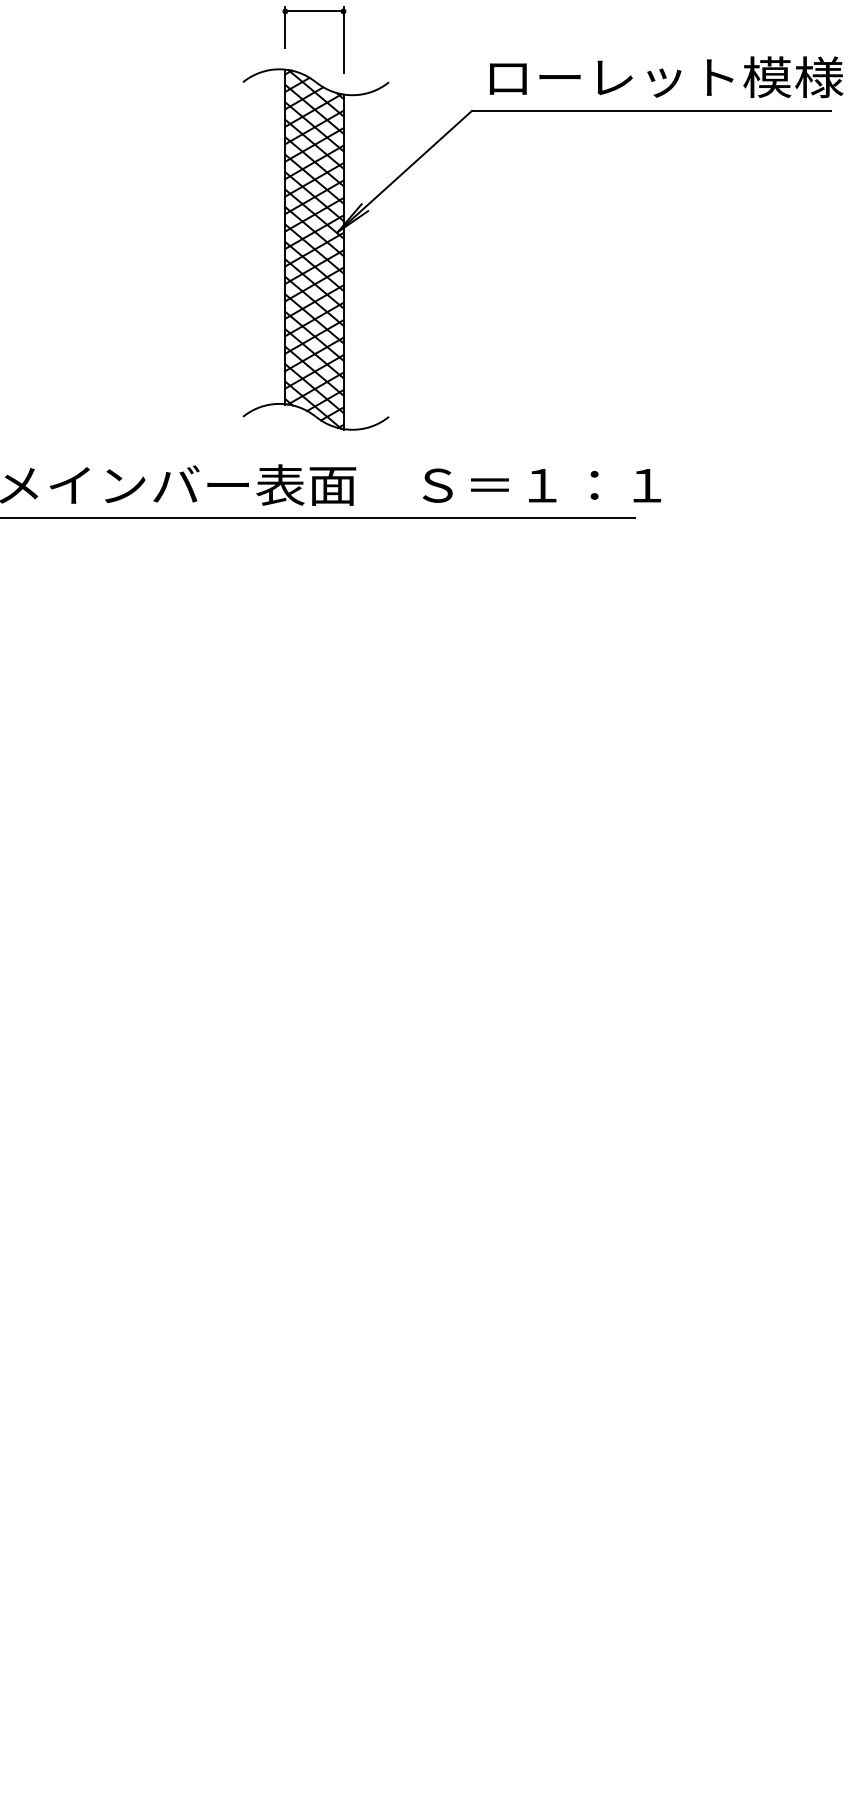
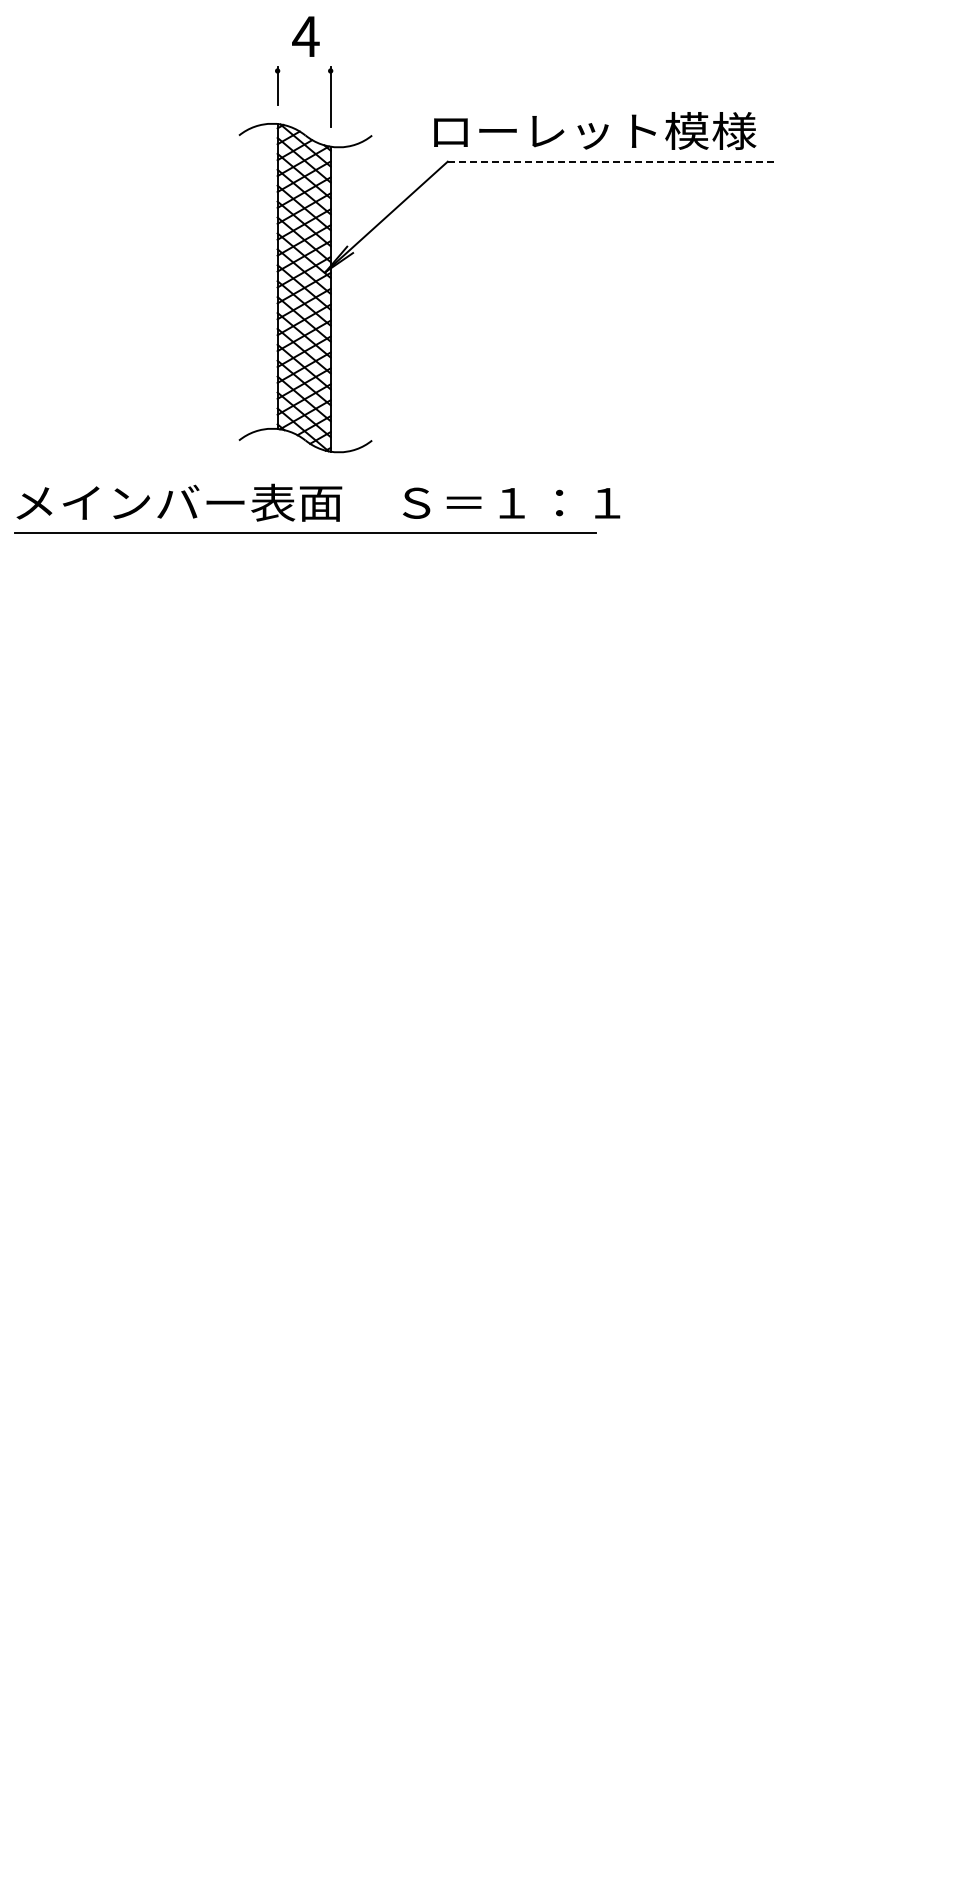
line: (313, 10) -> (303, 70), removed
text: (666, 76) -> (595, 130), moved
line: (651, 110) -> (611, 161), solid -> dashed

